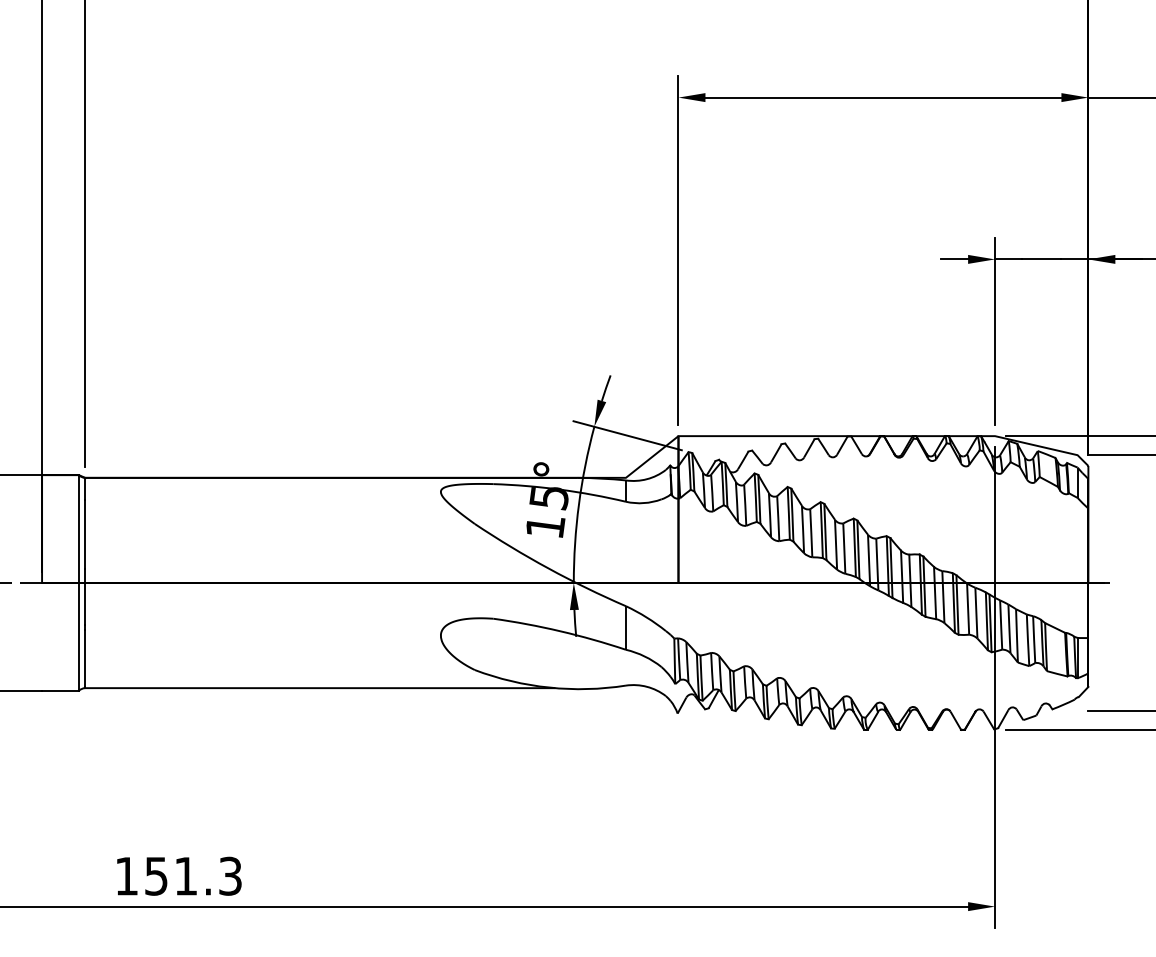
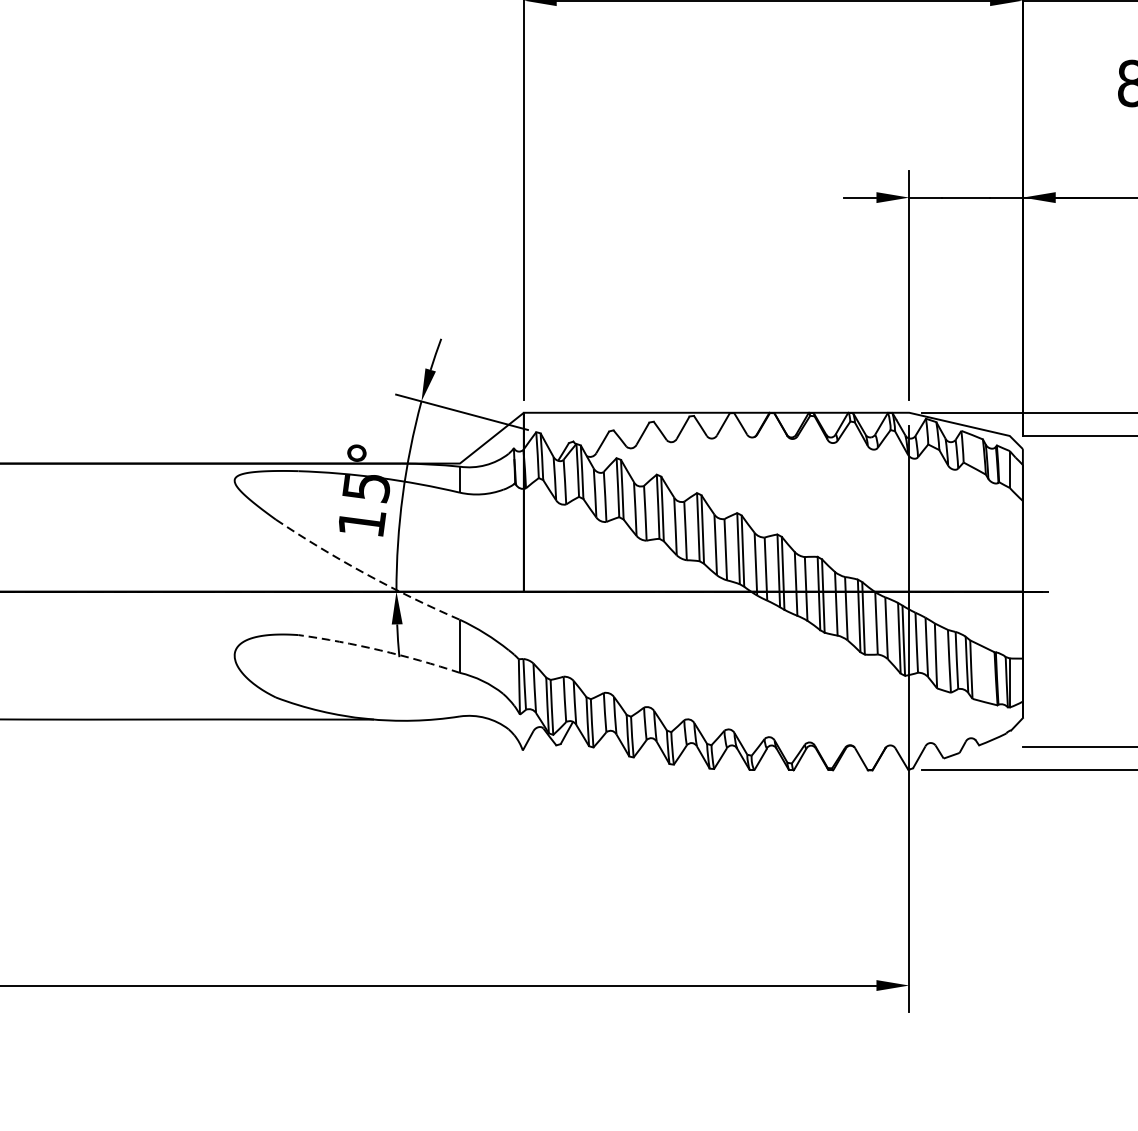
arc: (548, 568) -> (365, 573), solid -> dashed
arc: (560, 631) -> (380, 650), solid -> dashed

